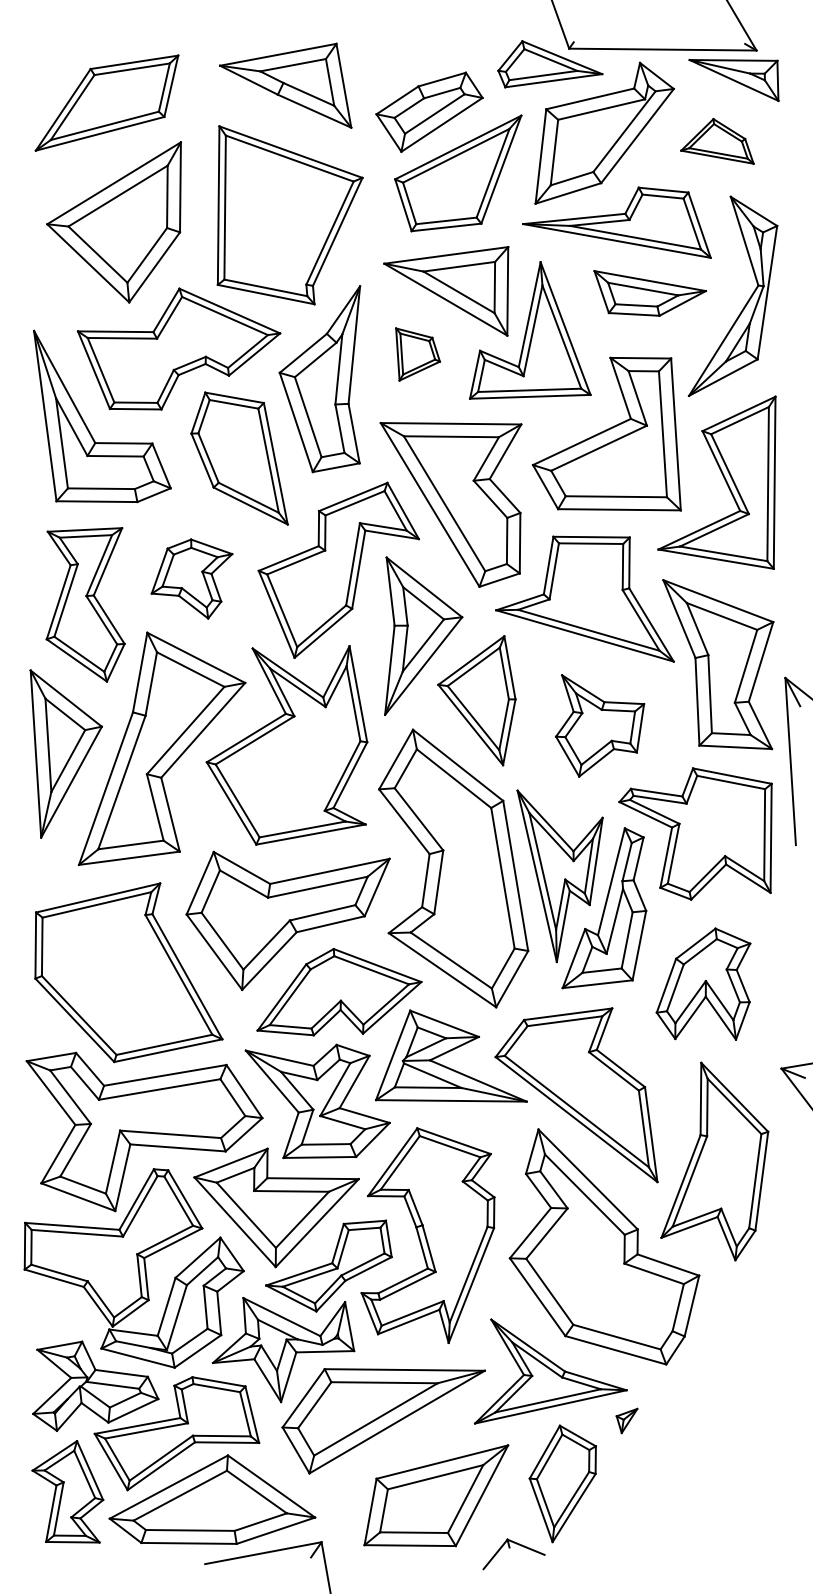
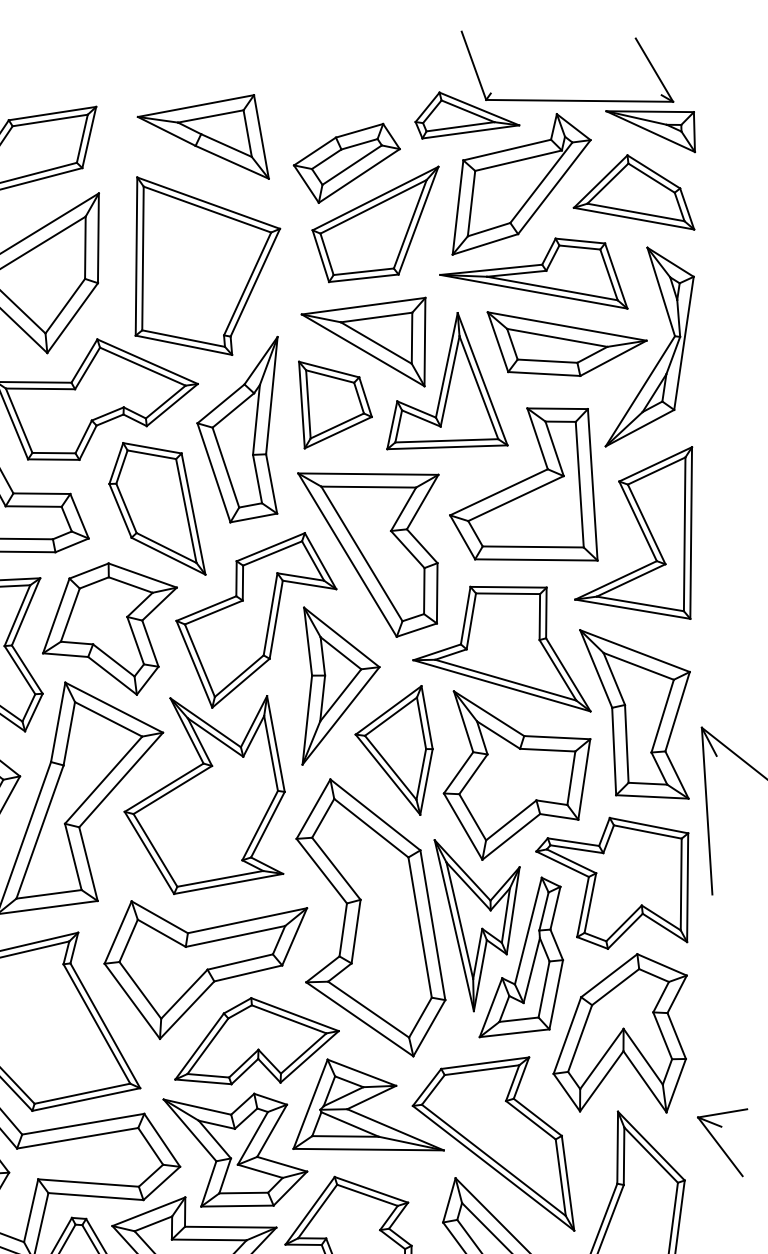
part: (717, 141) -> (634, 192), size x1.67
part: (649, 293) -> (566, 344), size x1.43
part: (417, 354) -> (334, 405), size x1.67
part: (191, 578) -> (109, 628), size x1.67
part: (599, 725) -> (516, 775), size x1.67
part: (703, 983) -> (620, 1032), size x1.43

